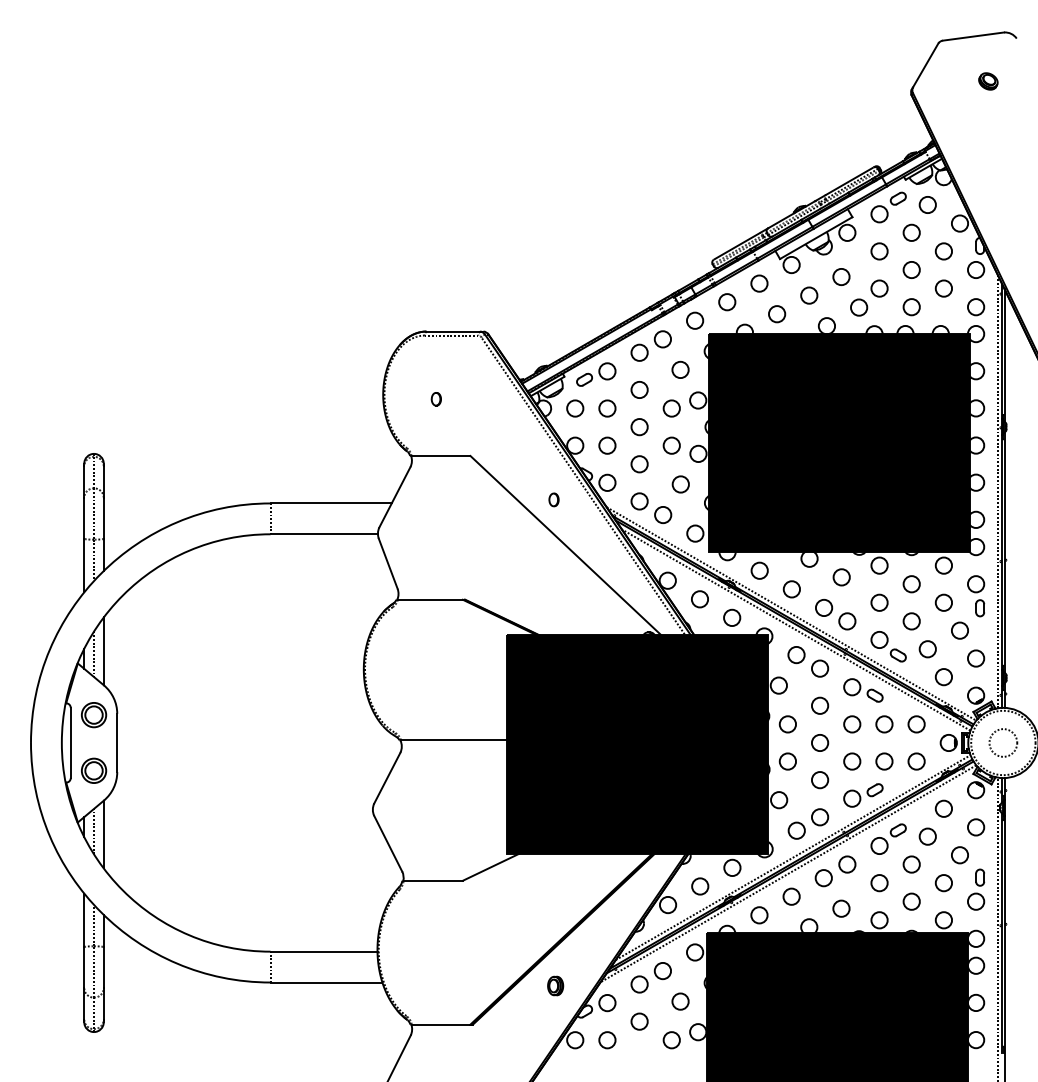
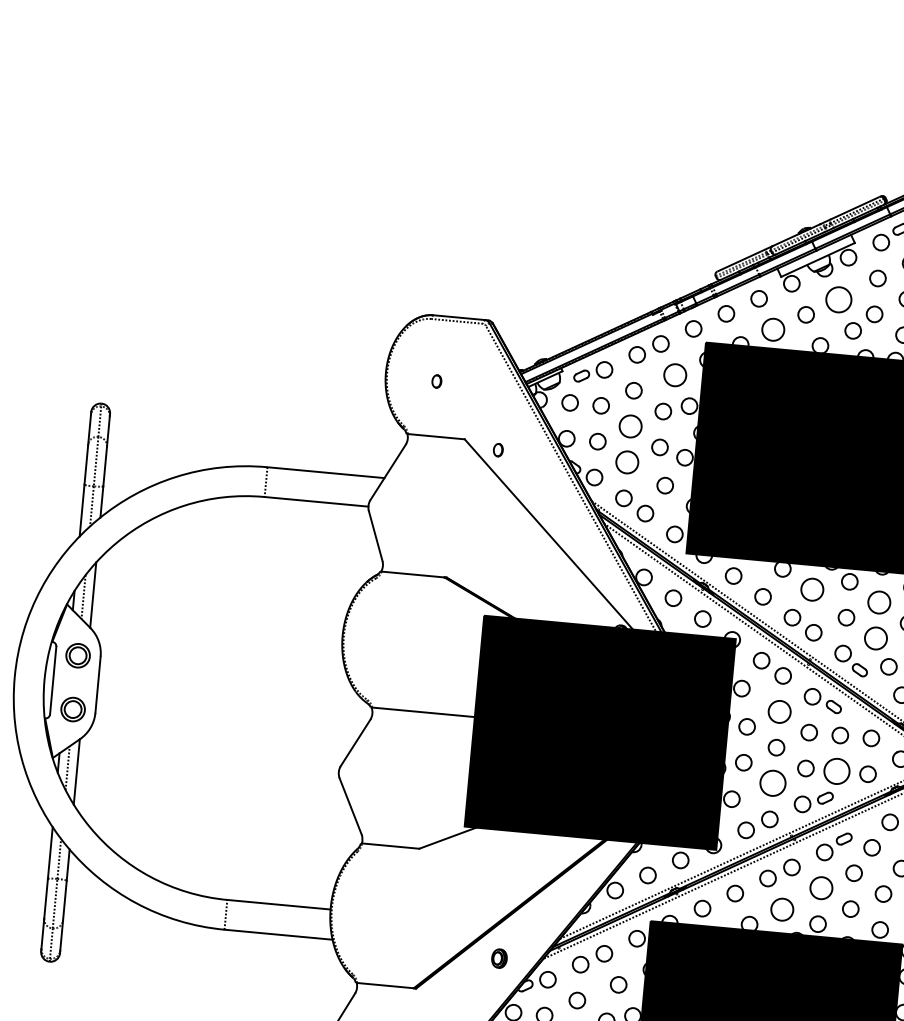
circle: (841, 276) -> (838, 299), size x1.6
circle: (777, 314) -> (773, 330), size x1.4
circle: (680, 369) -> (675, 374), size x1.4
circle: (639, 427) -> (630, 426), size x1.4
circle: (639, 464) -> (627, 462), size x1.4
part: (553, 499) -> (497, 449), moved
circle: (841, 577) -> (812, 589), size x1.4
circle: (911, 584) -> (878, 602), size x1.4
circle: (911, 621) -> (875, 638), size x1.4
circle: (820, 705) -> (780, 711), size x1.4
circle: (884, 761) -> (837, 771), size x1.6
circle: (820, 780) -> (773, 783), size x1.6
circle: (879, 883) -> (821, 888), size x1.4
circle: (841, 908) -> (782, 909), size x1.4

